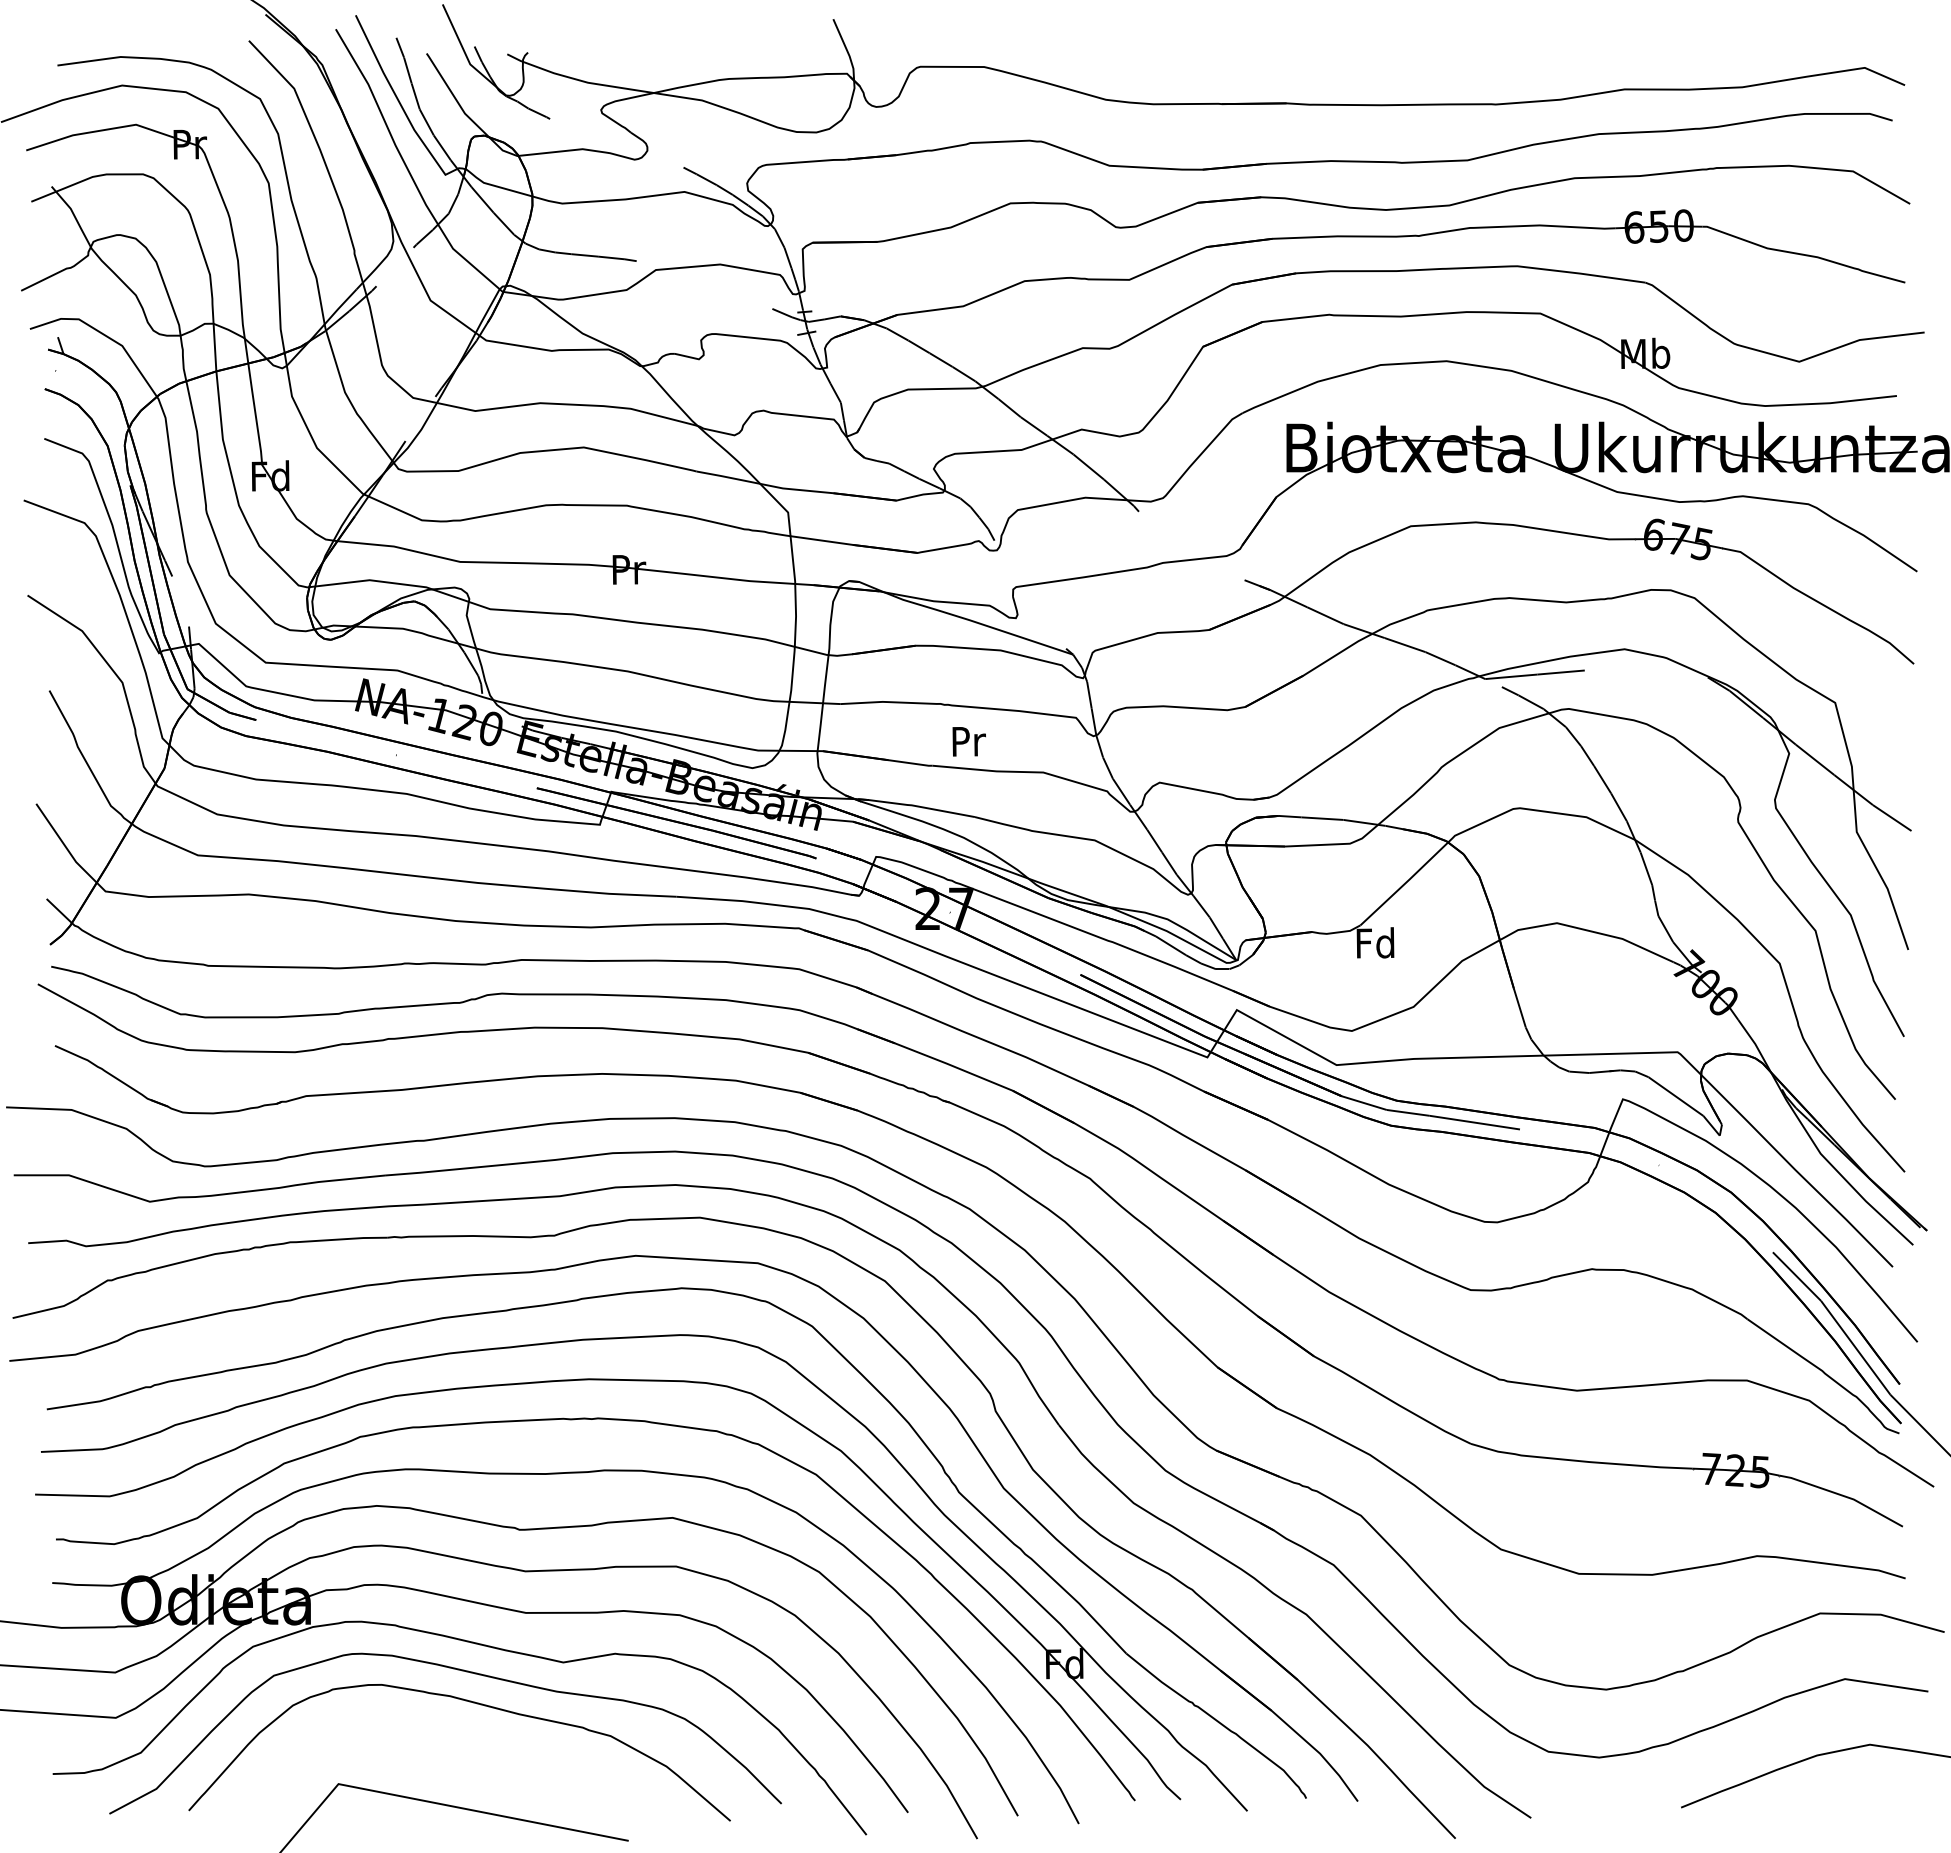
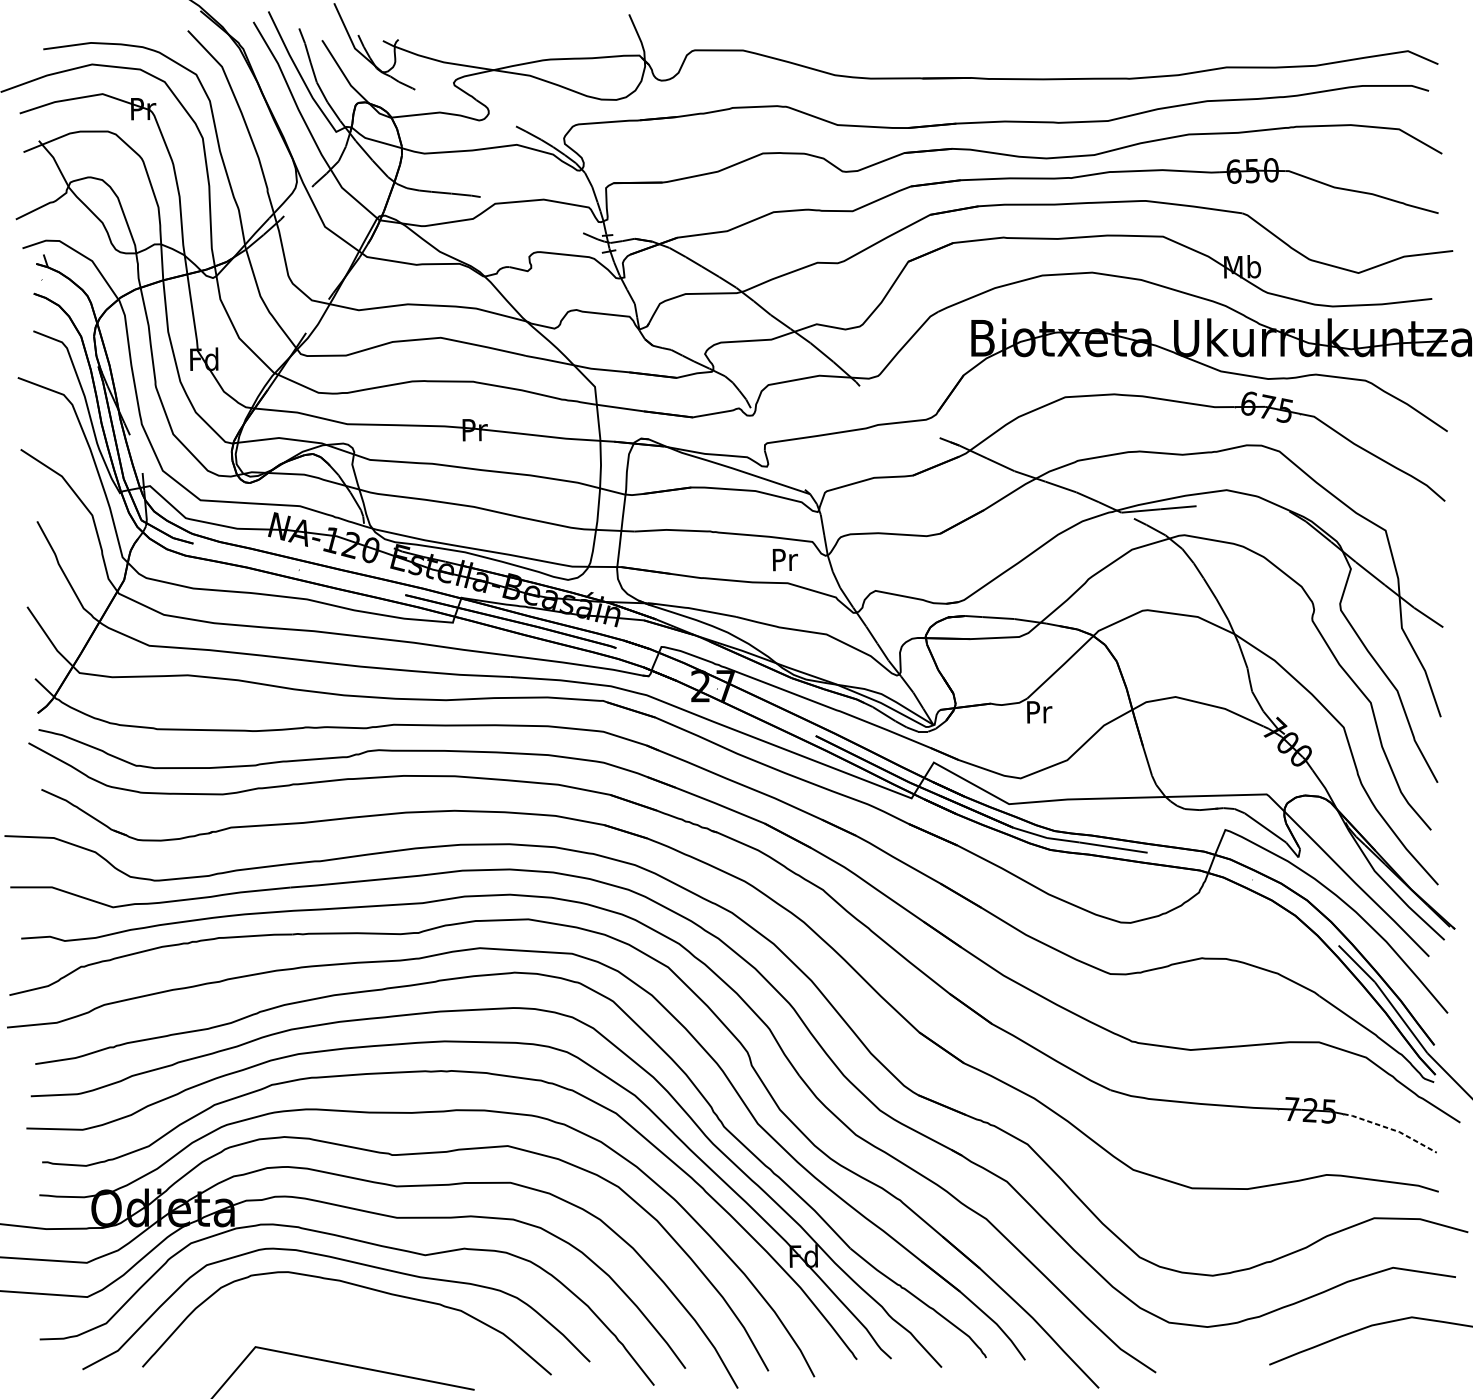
text: (968, 741) -> (784, 559), moved
text: (1375, 942) -> (1038, 711), Fd -> Pr
line: (1843, 1495) -> (1391, 1129), solid -> dashed

